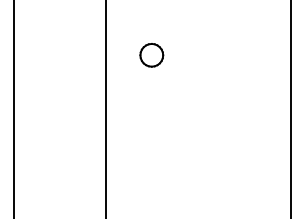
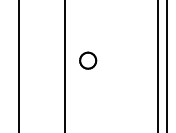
part: (150, 55) -> (87, 60), size x1.4

